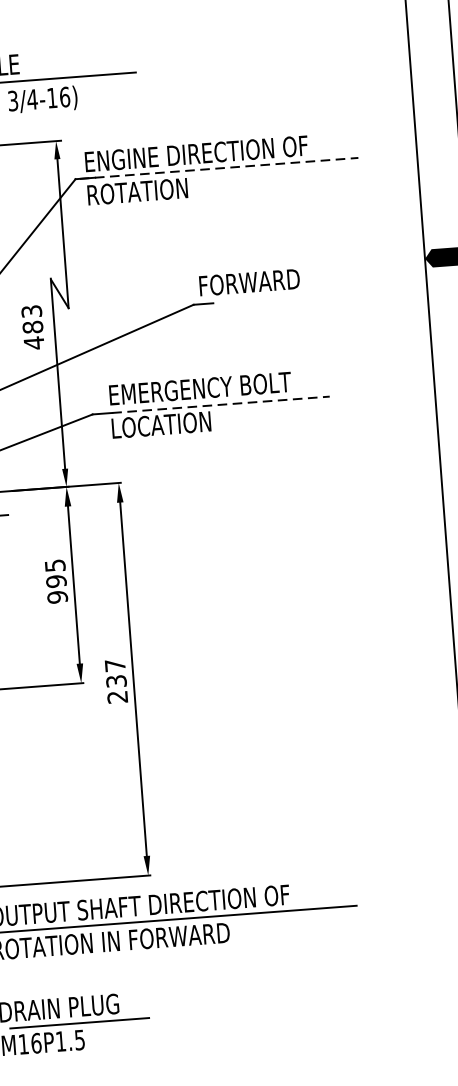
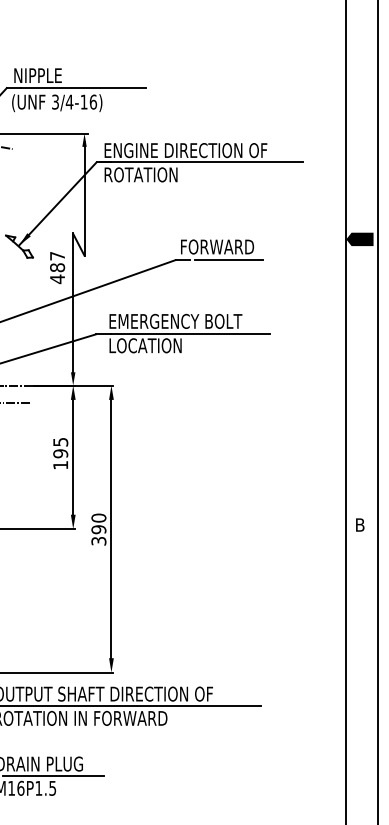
line: (219, 168) -> (201, 162), dashed -> solid
line: (267, 299) -> (229, 260), added
text: (31, 310) -> (57, 255), 483 -> 487
line: (221, 405) -> (190, 334), dashed -> solid
text: (57, 596) -> (60, 464), 995 -> 195
text: (115, 681) -> (98, 529), 237 -> 390

